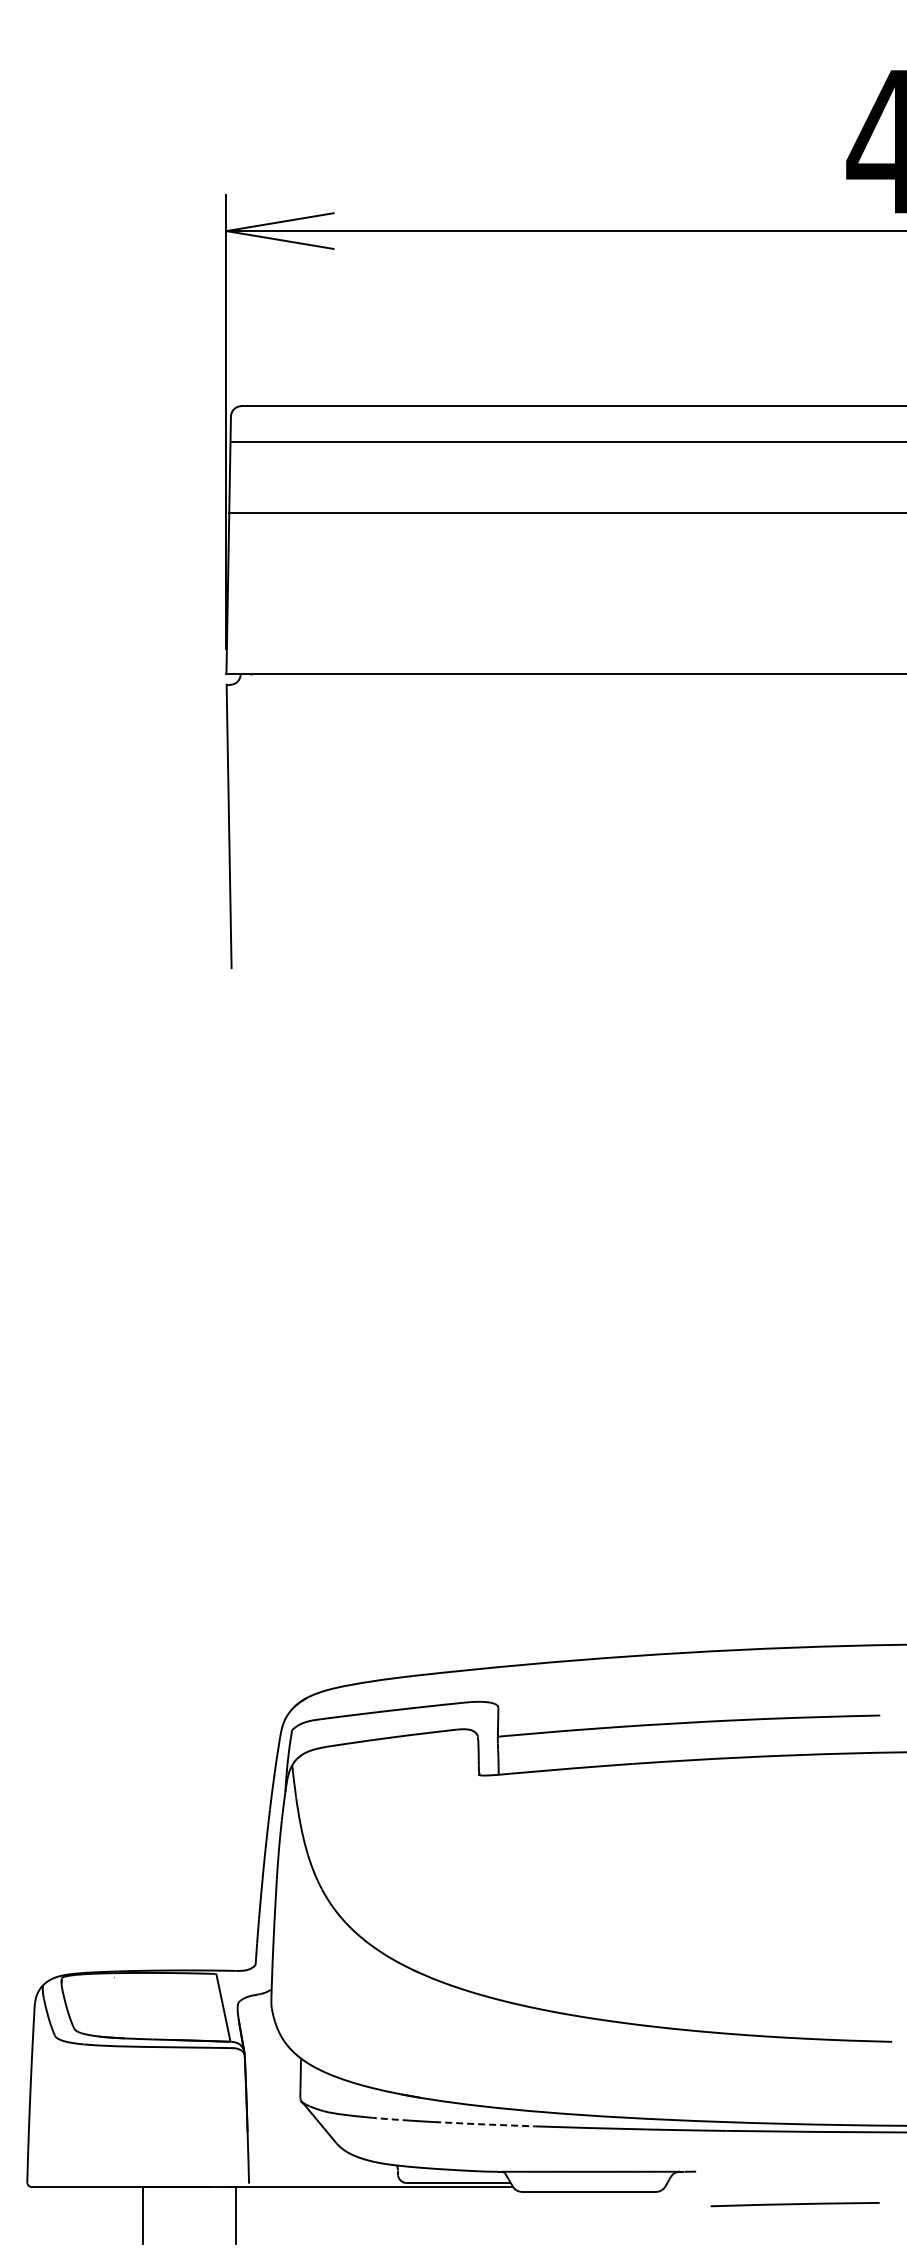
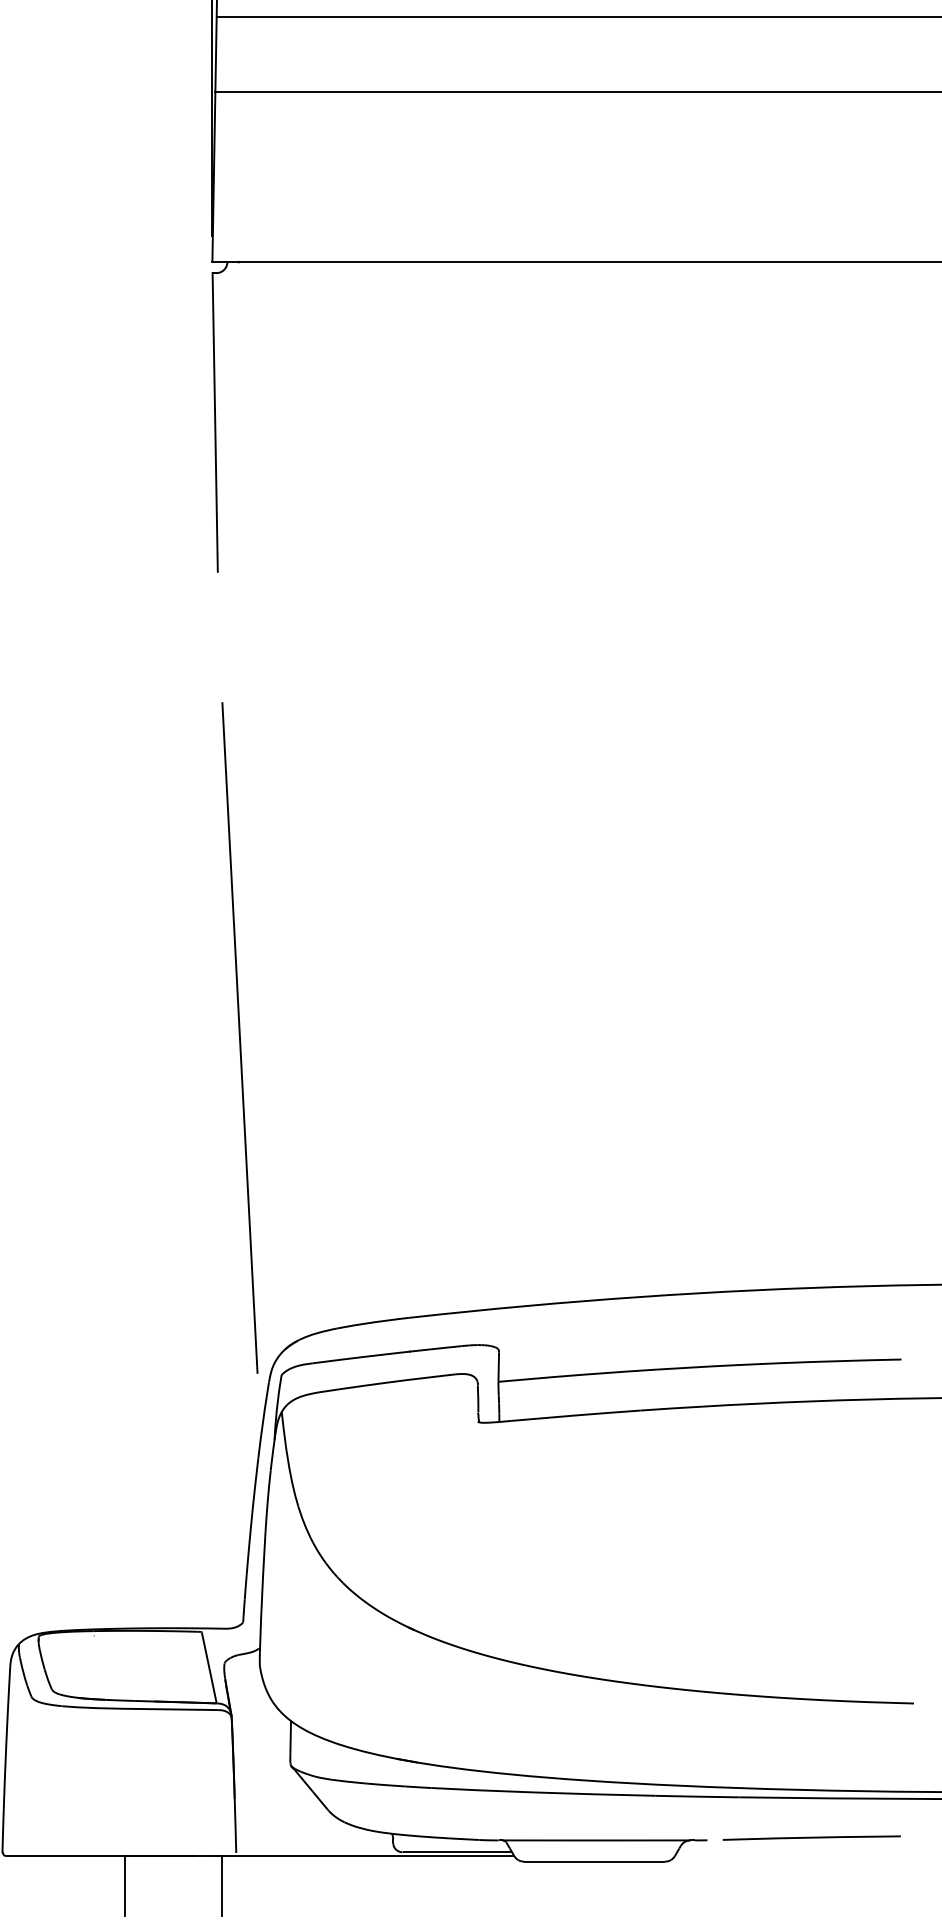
line: (252, 1410) -> (239, 1038), added
line: (390, 2119) -> (385, 1785), dashed -> solid
line: (484, 2124) -> (484, 1790), dashed -> solid
line: (794, 2204) -> (811, 1838), moved

